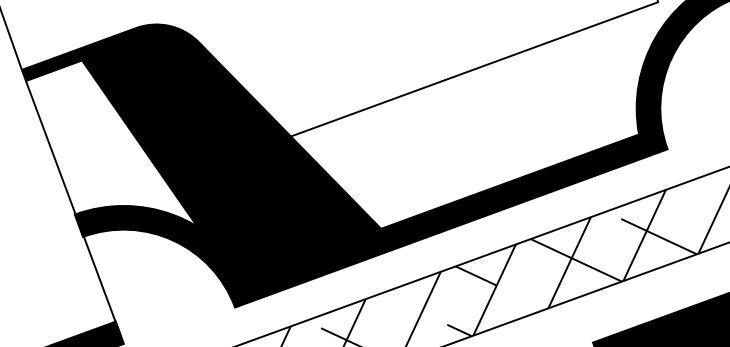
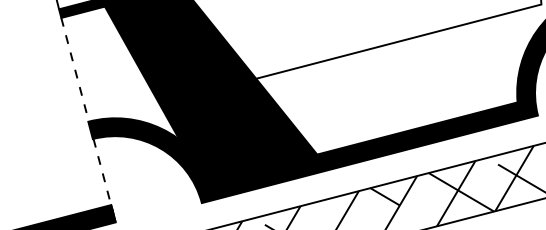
line: (72, 207) -> (87, 116), solid -> dashed

